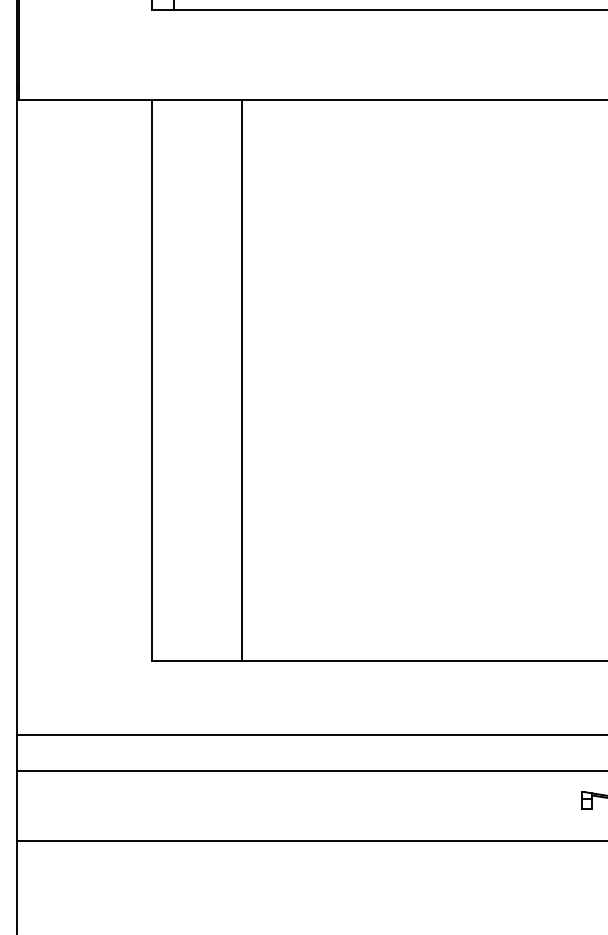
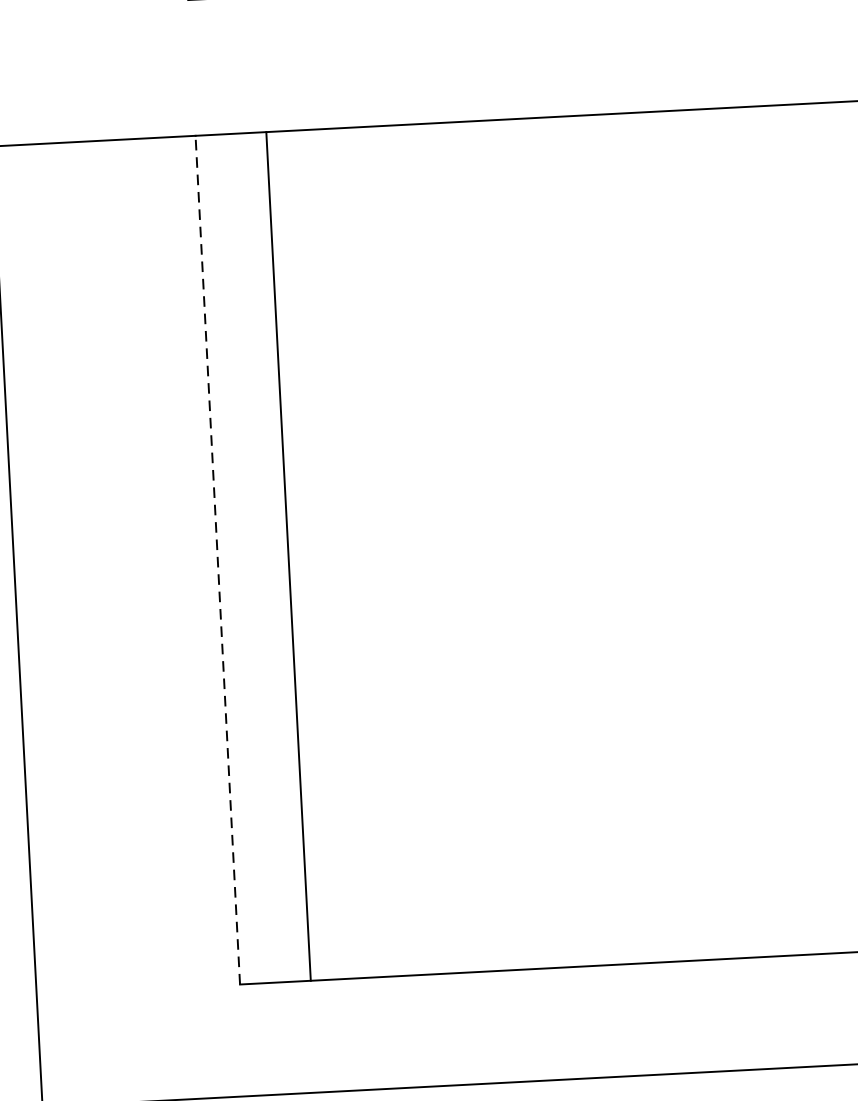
line: (151, 380) -> (217, 560), solid -> dashed
line: (241, 380) -> (288, 556), moved

